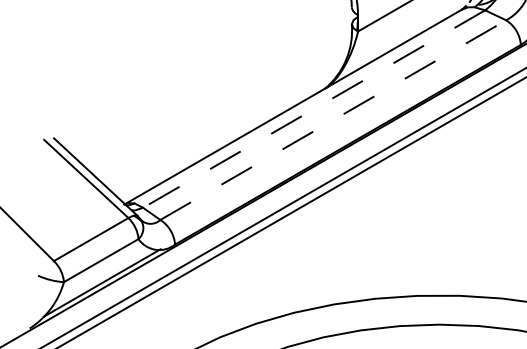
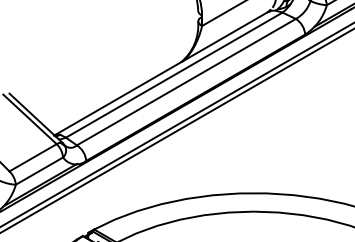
line: (312, 109) -> (173, 75), dashed -> solid
line: (333, 119) -> (186, 81), dashed -> solid

